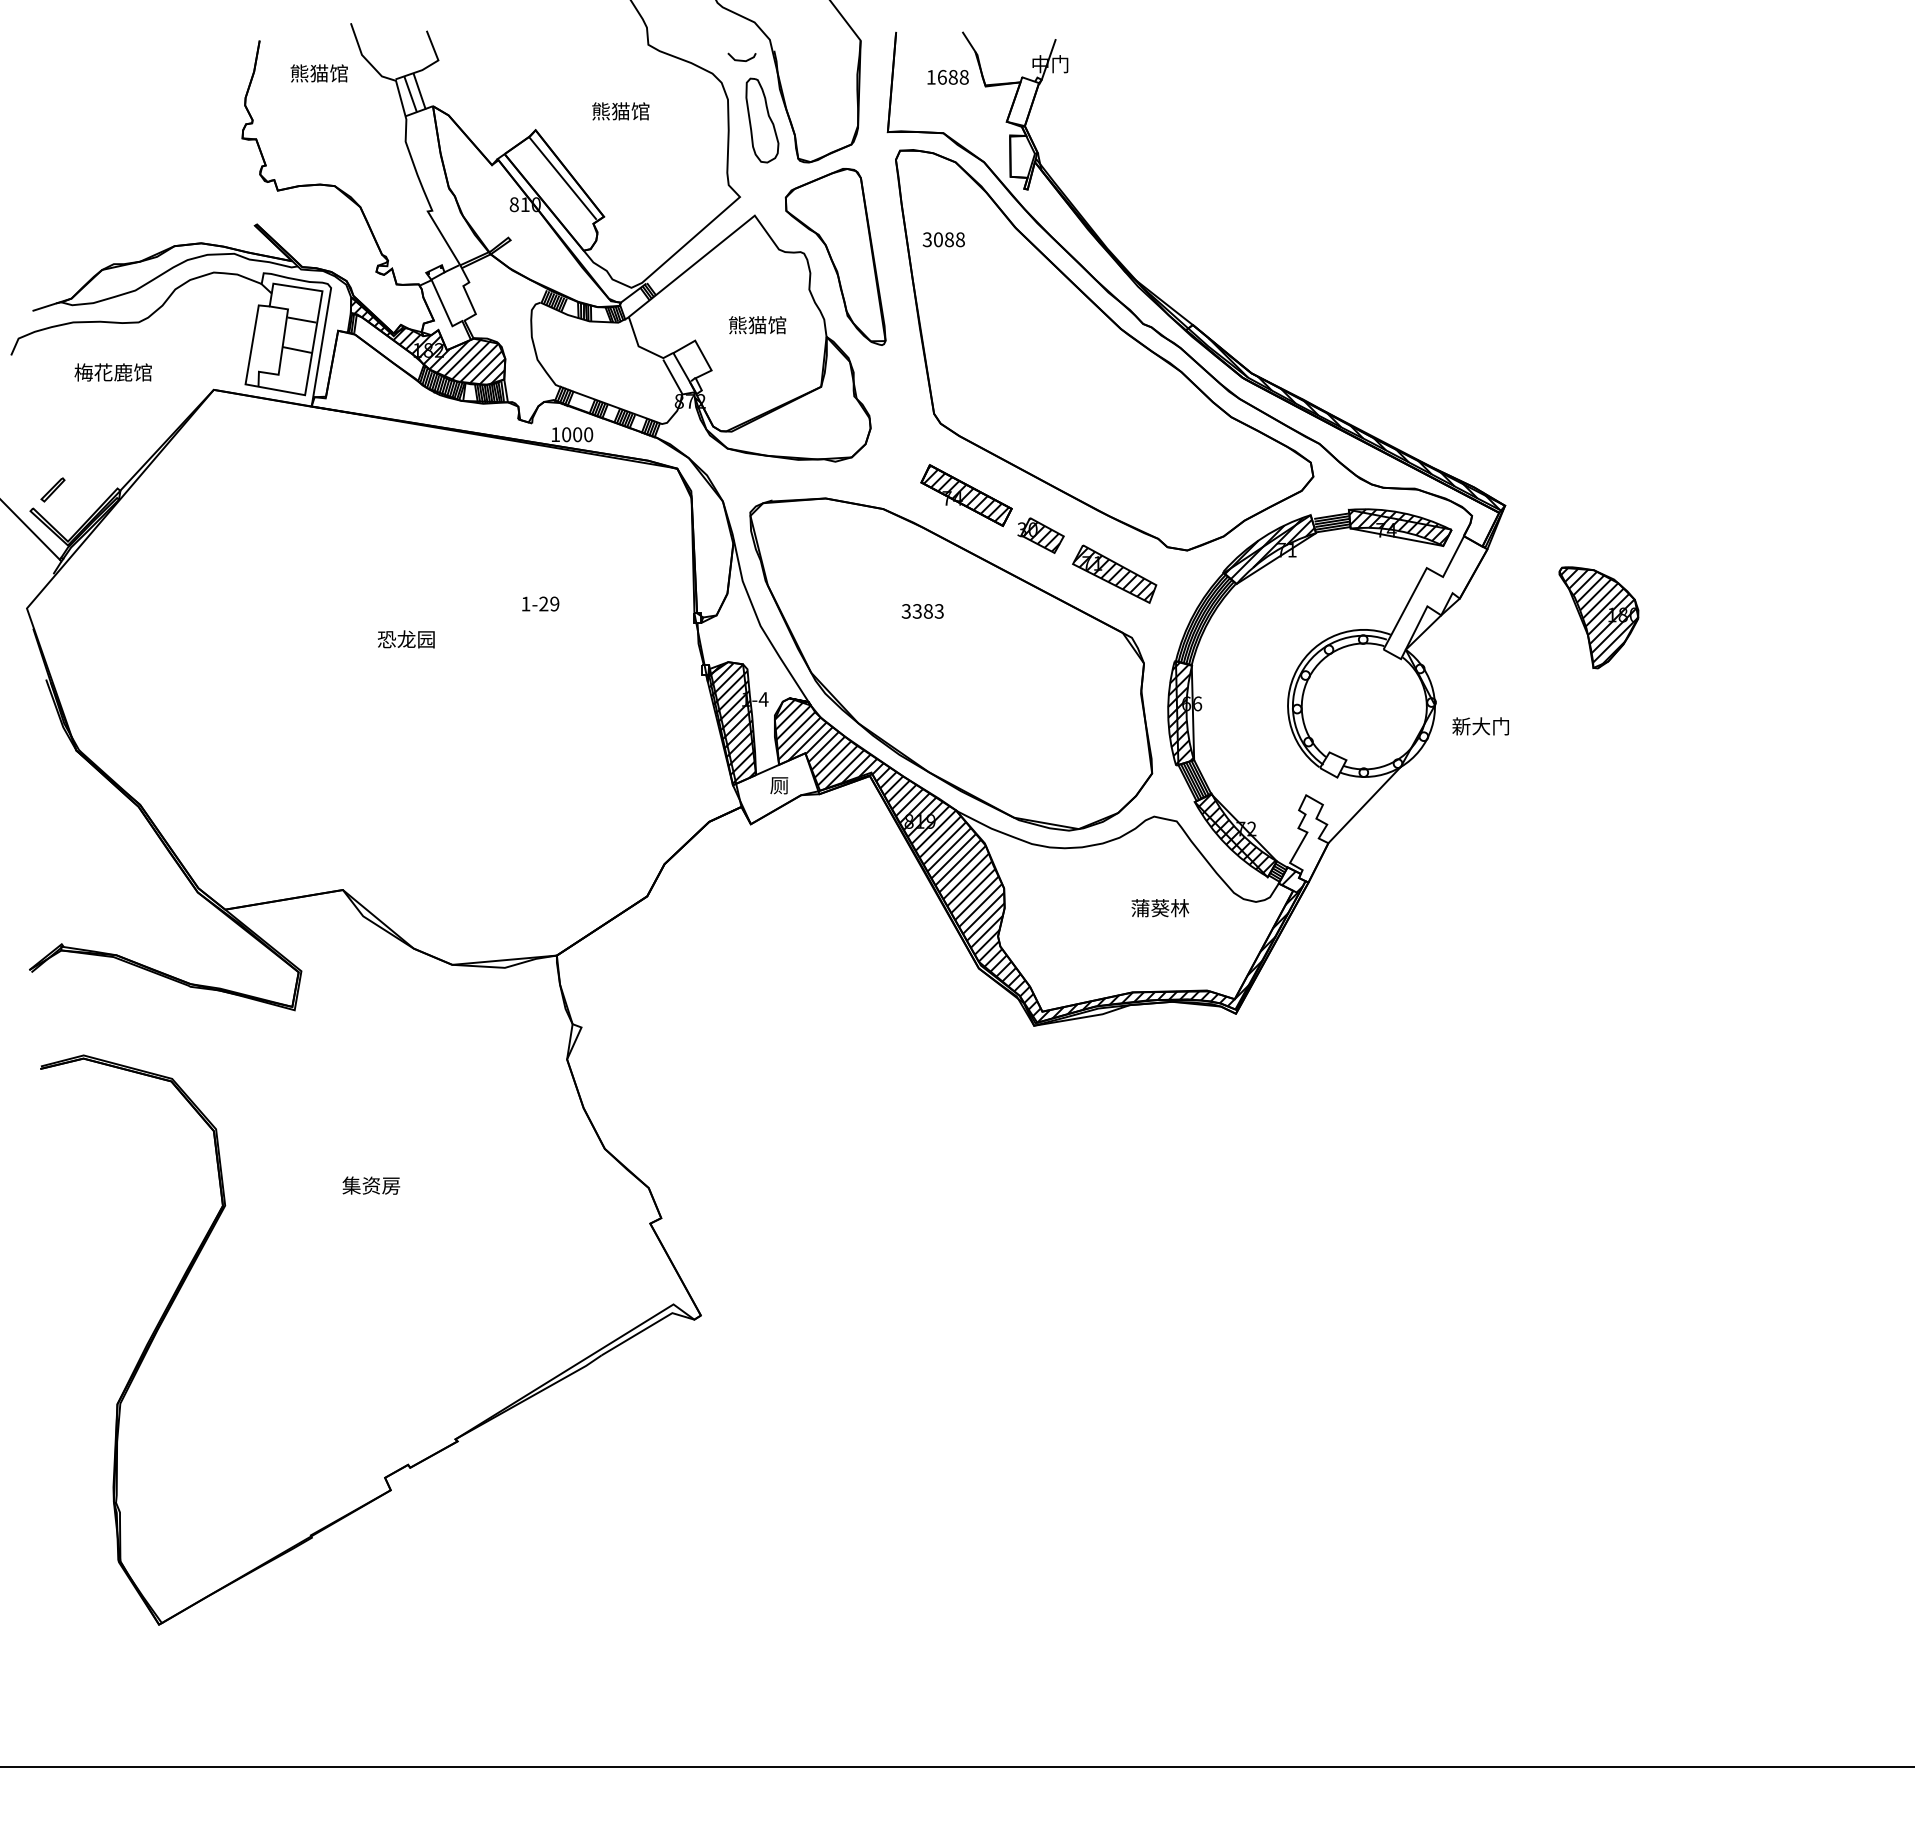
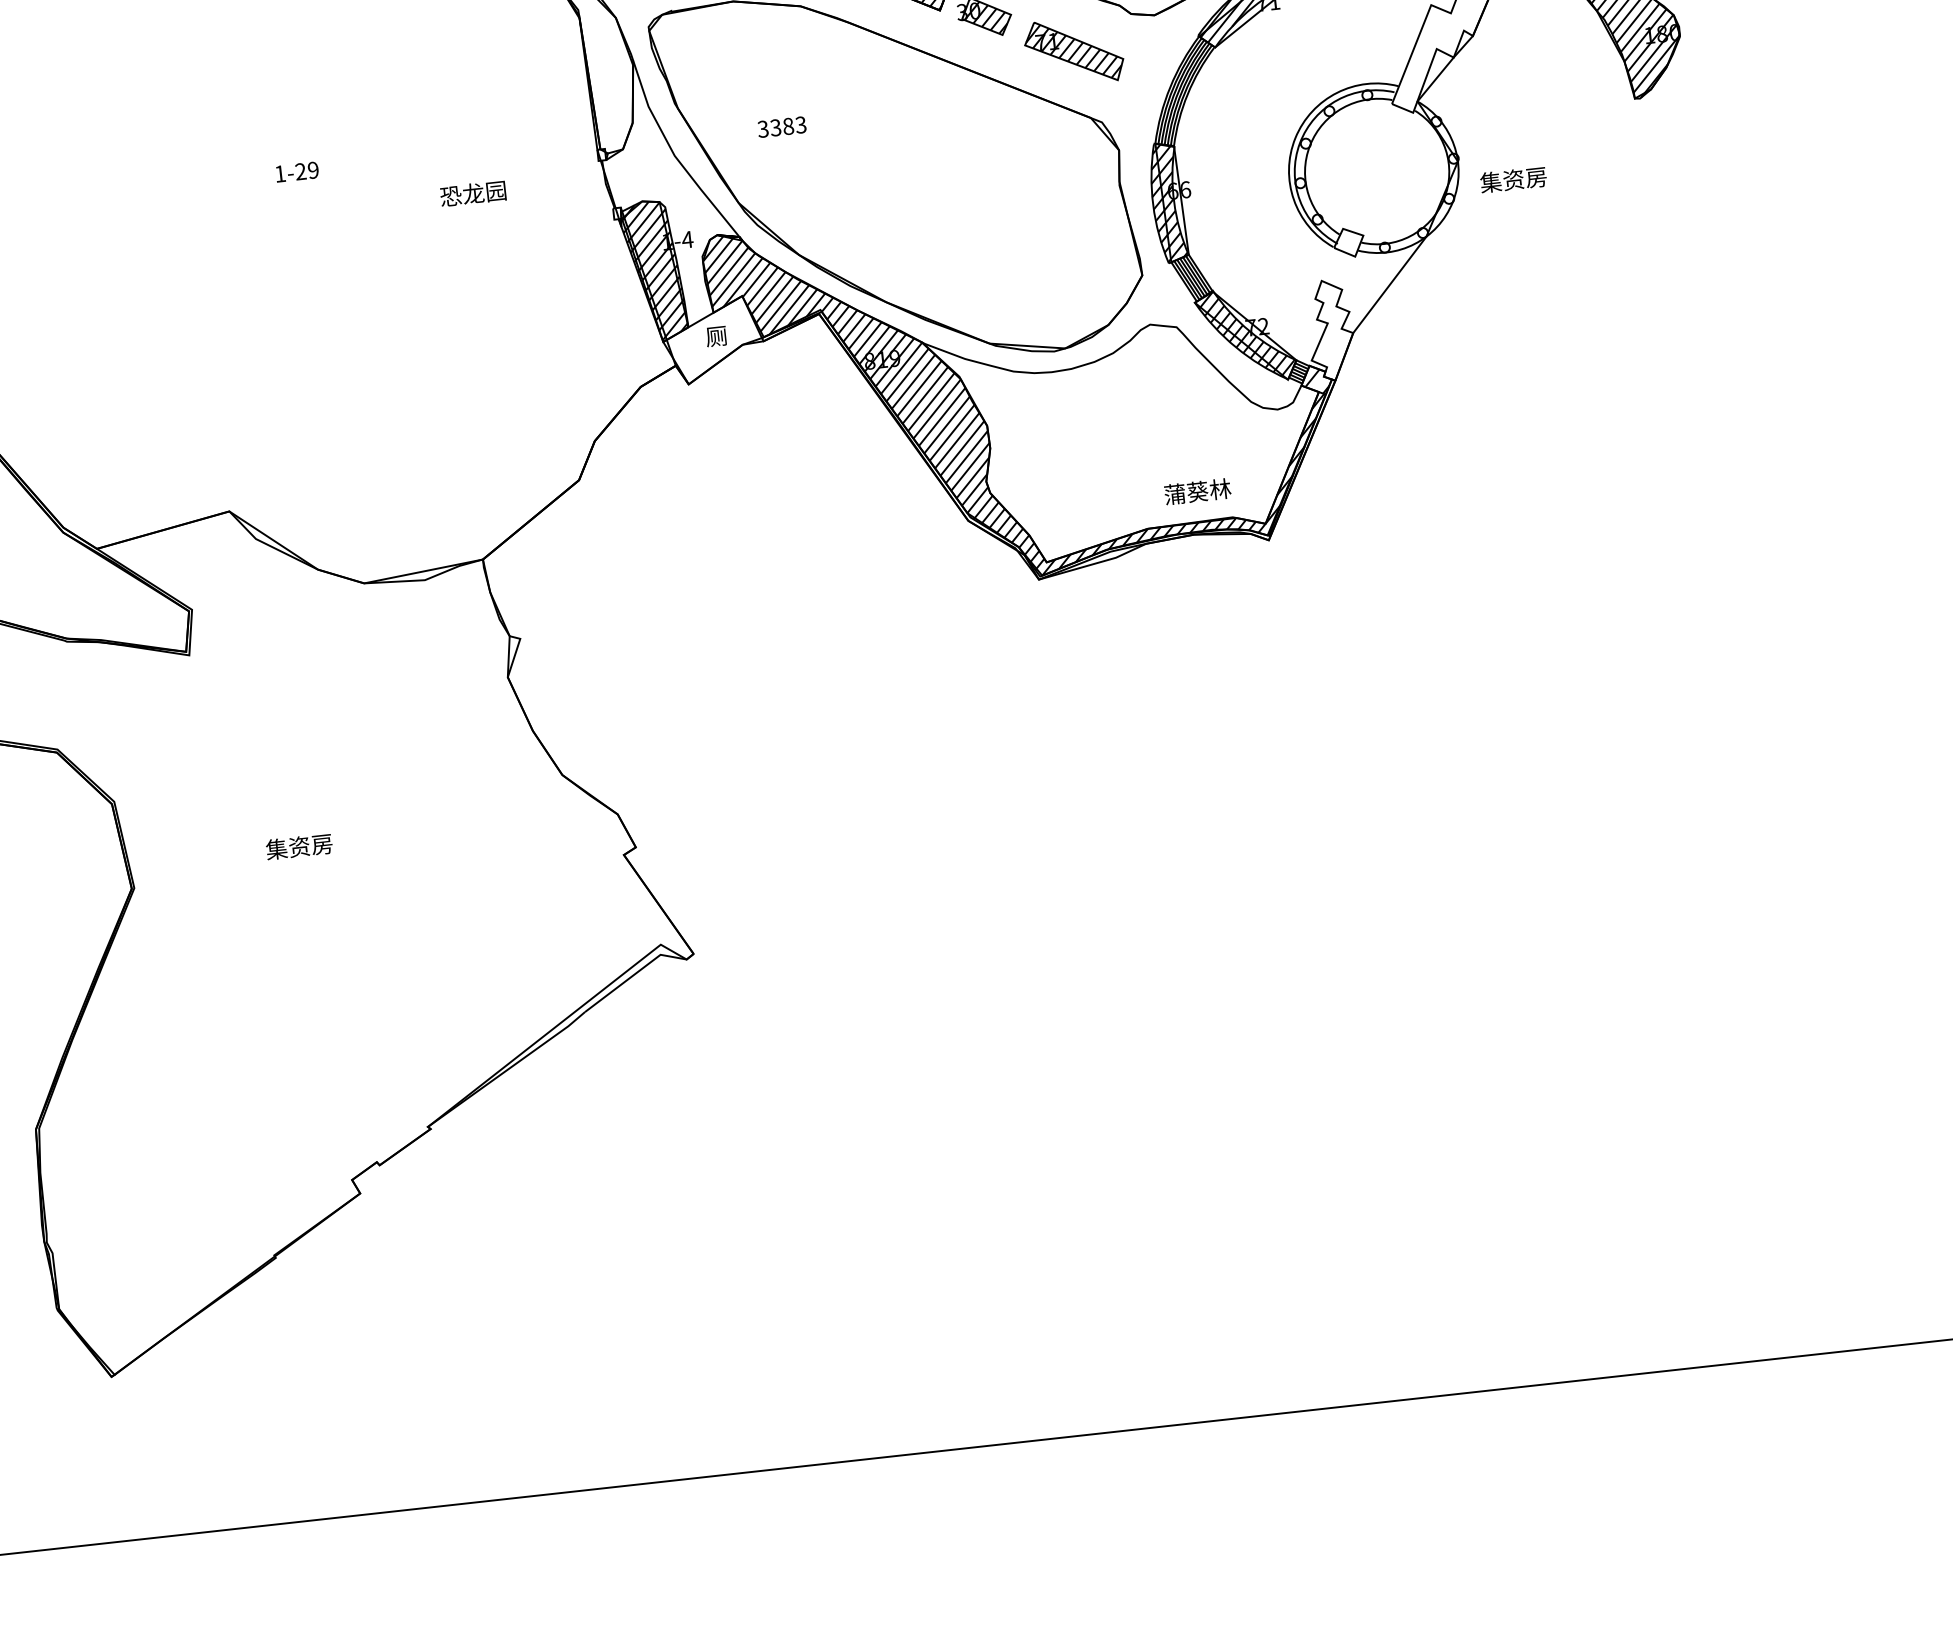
text: (540, 603) -> (296, 171), moved
text: (922, 611) -> (781, 127), moved
text: (406, 639) -> (473, 193), moved
text: (1480, 726) -> (1512, 180), 新大门 -> 集资房
text: (1160, 908) -> (1198, 492), moved

